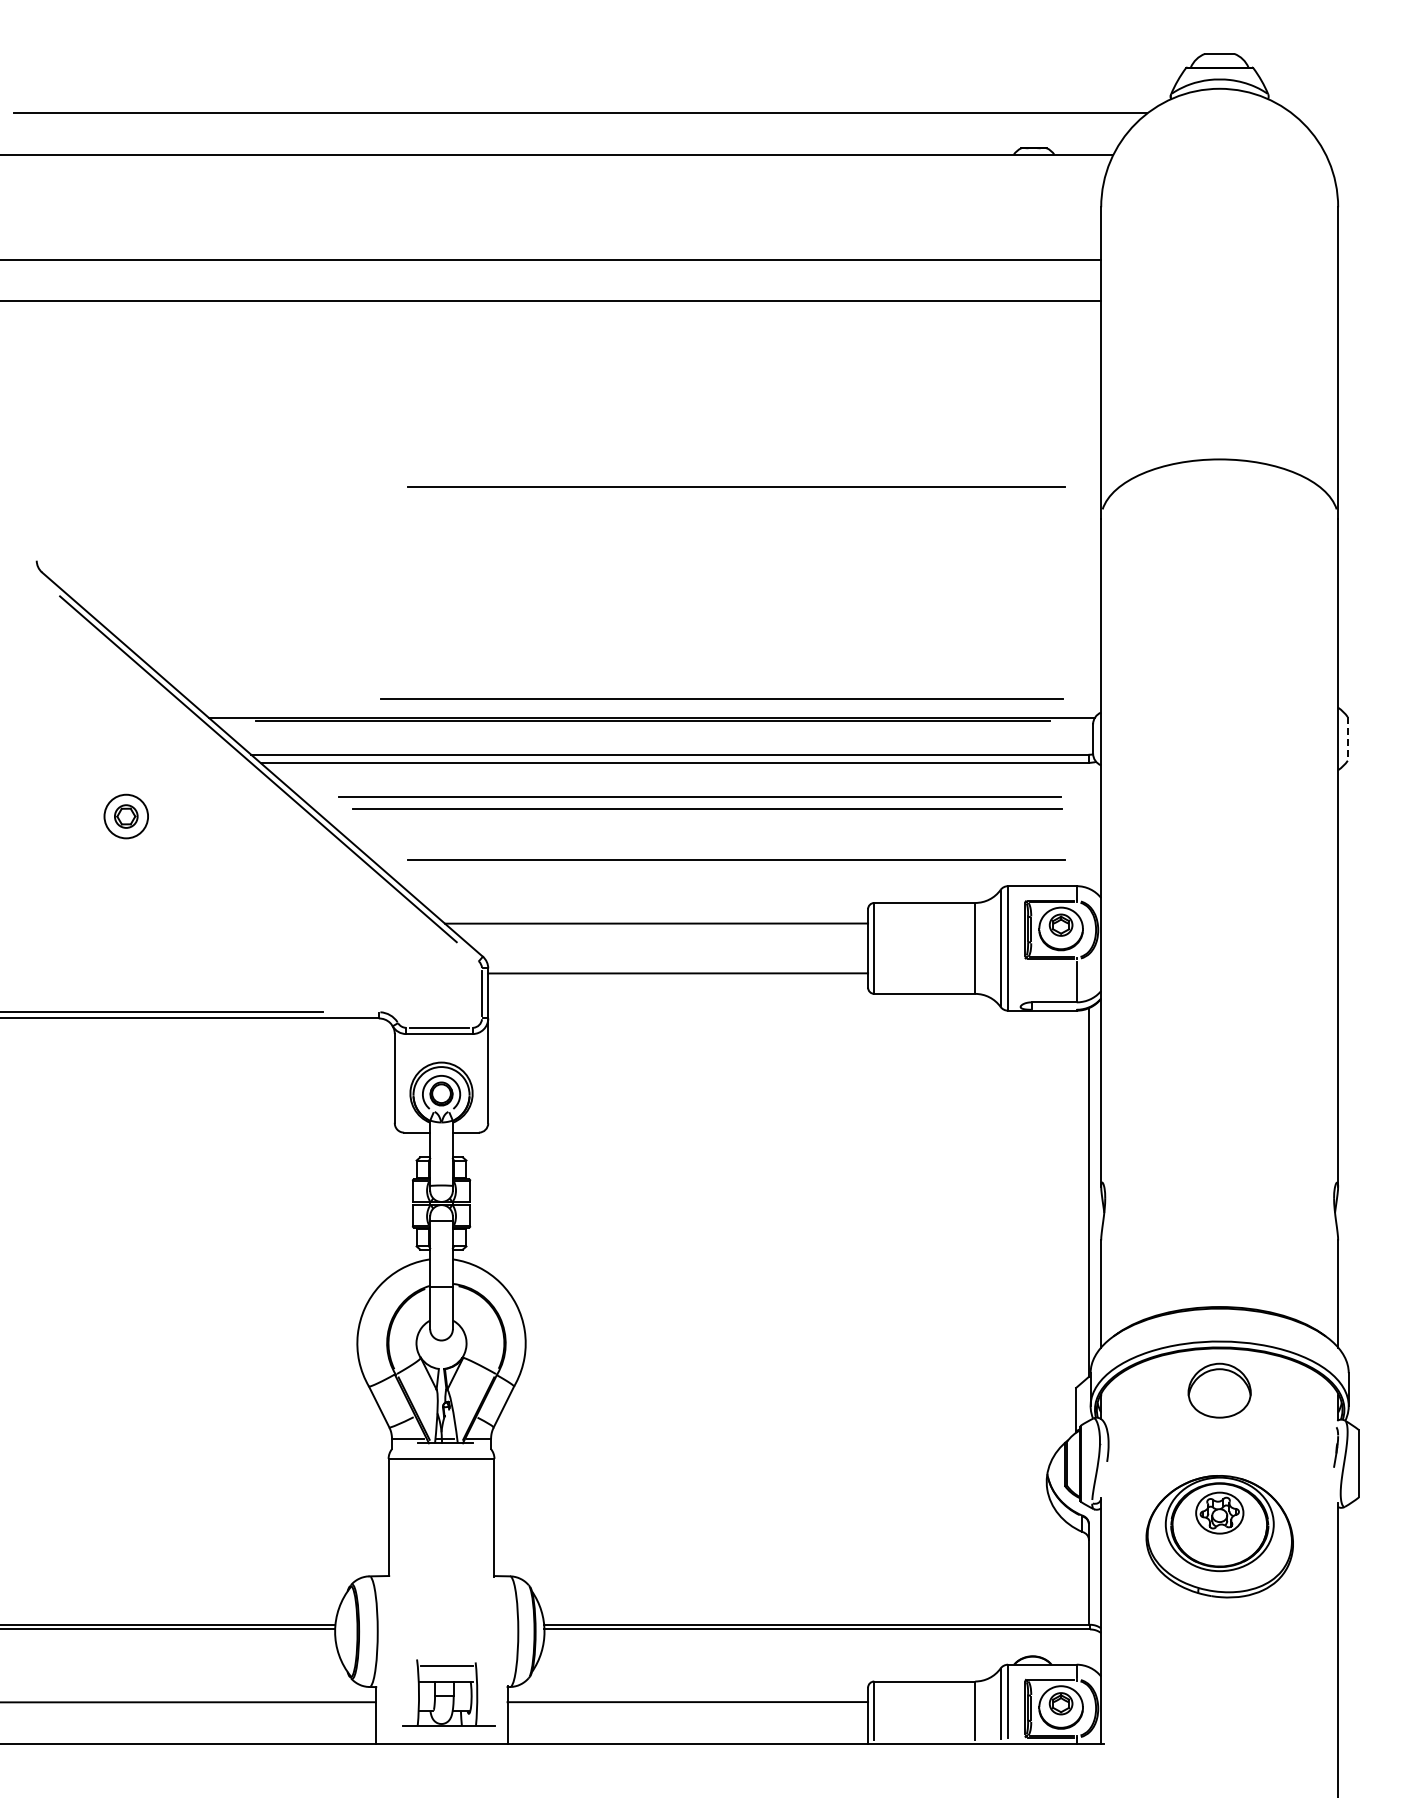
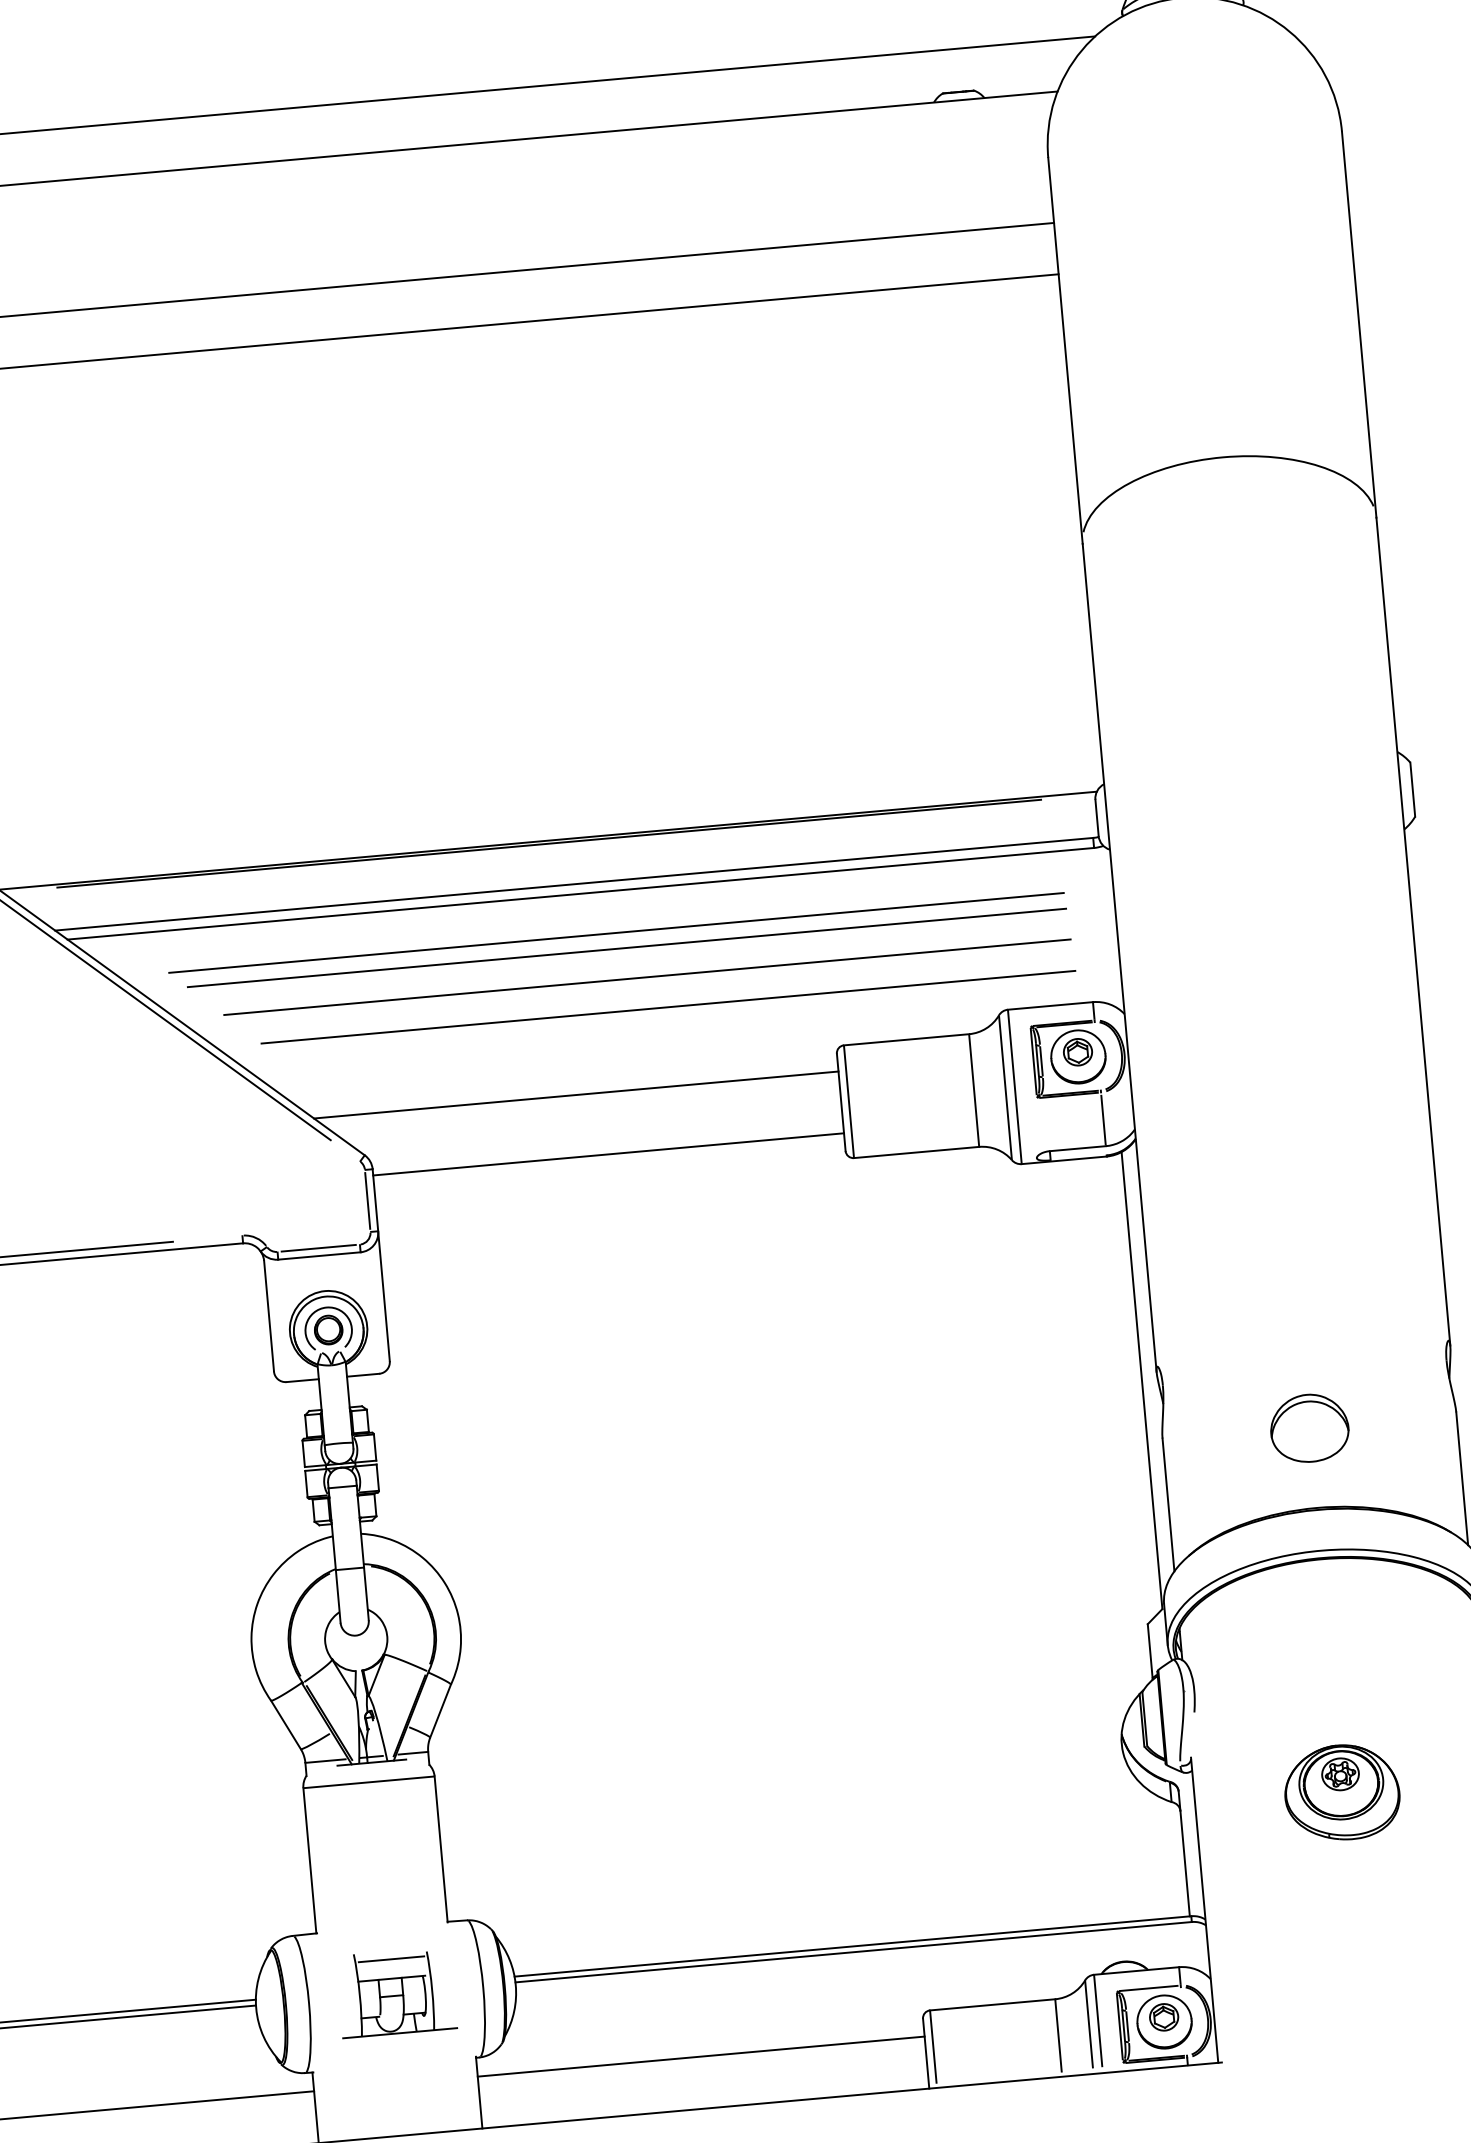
line: (736, 486) -> (627, 544), removed
line: (721, 698) -> (646, 976), moved
line: (1347, 738) -> (1412, 789), dashed -> solid
part: (1219, 1390) -> (1309, 1428), moved
part: (1219, 1536) -> (1341, 1792), size x0.62
part: (448, 1692) -> (396, 1991), moved

